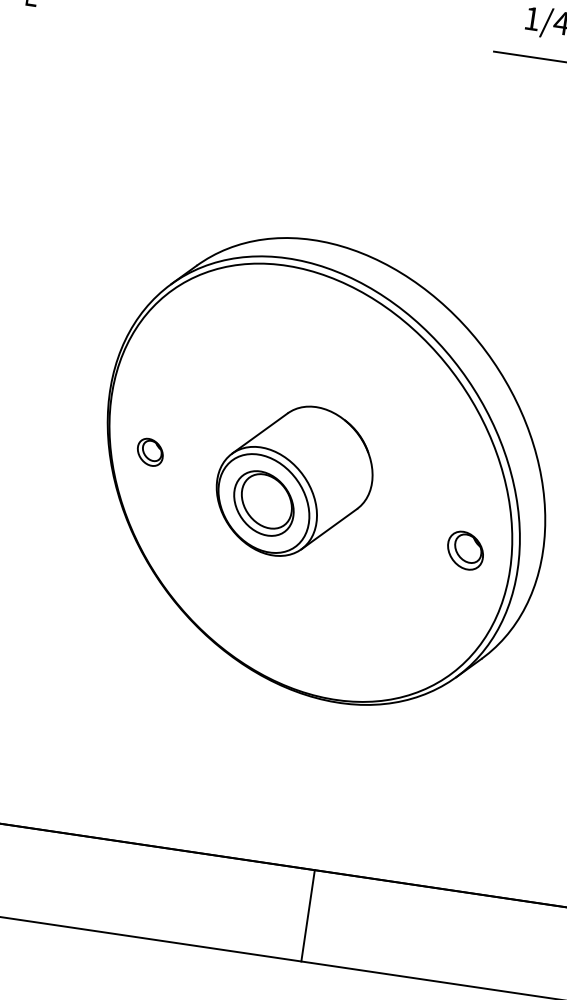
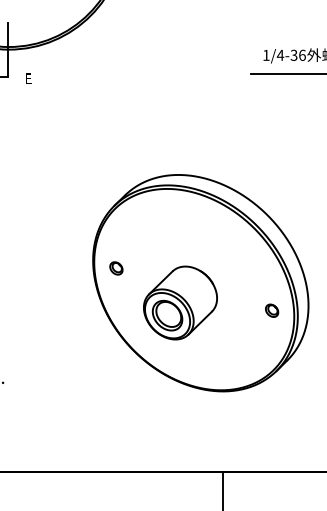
part: (150, 452) -> (116, 268), moved
part: (294, 480) -> (180, 302), moved
part: (466, 550) -> (272, 310), size x0.71

